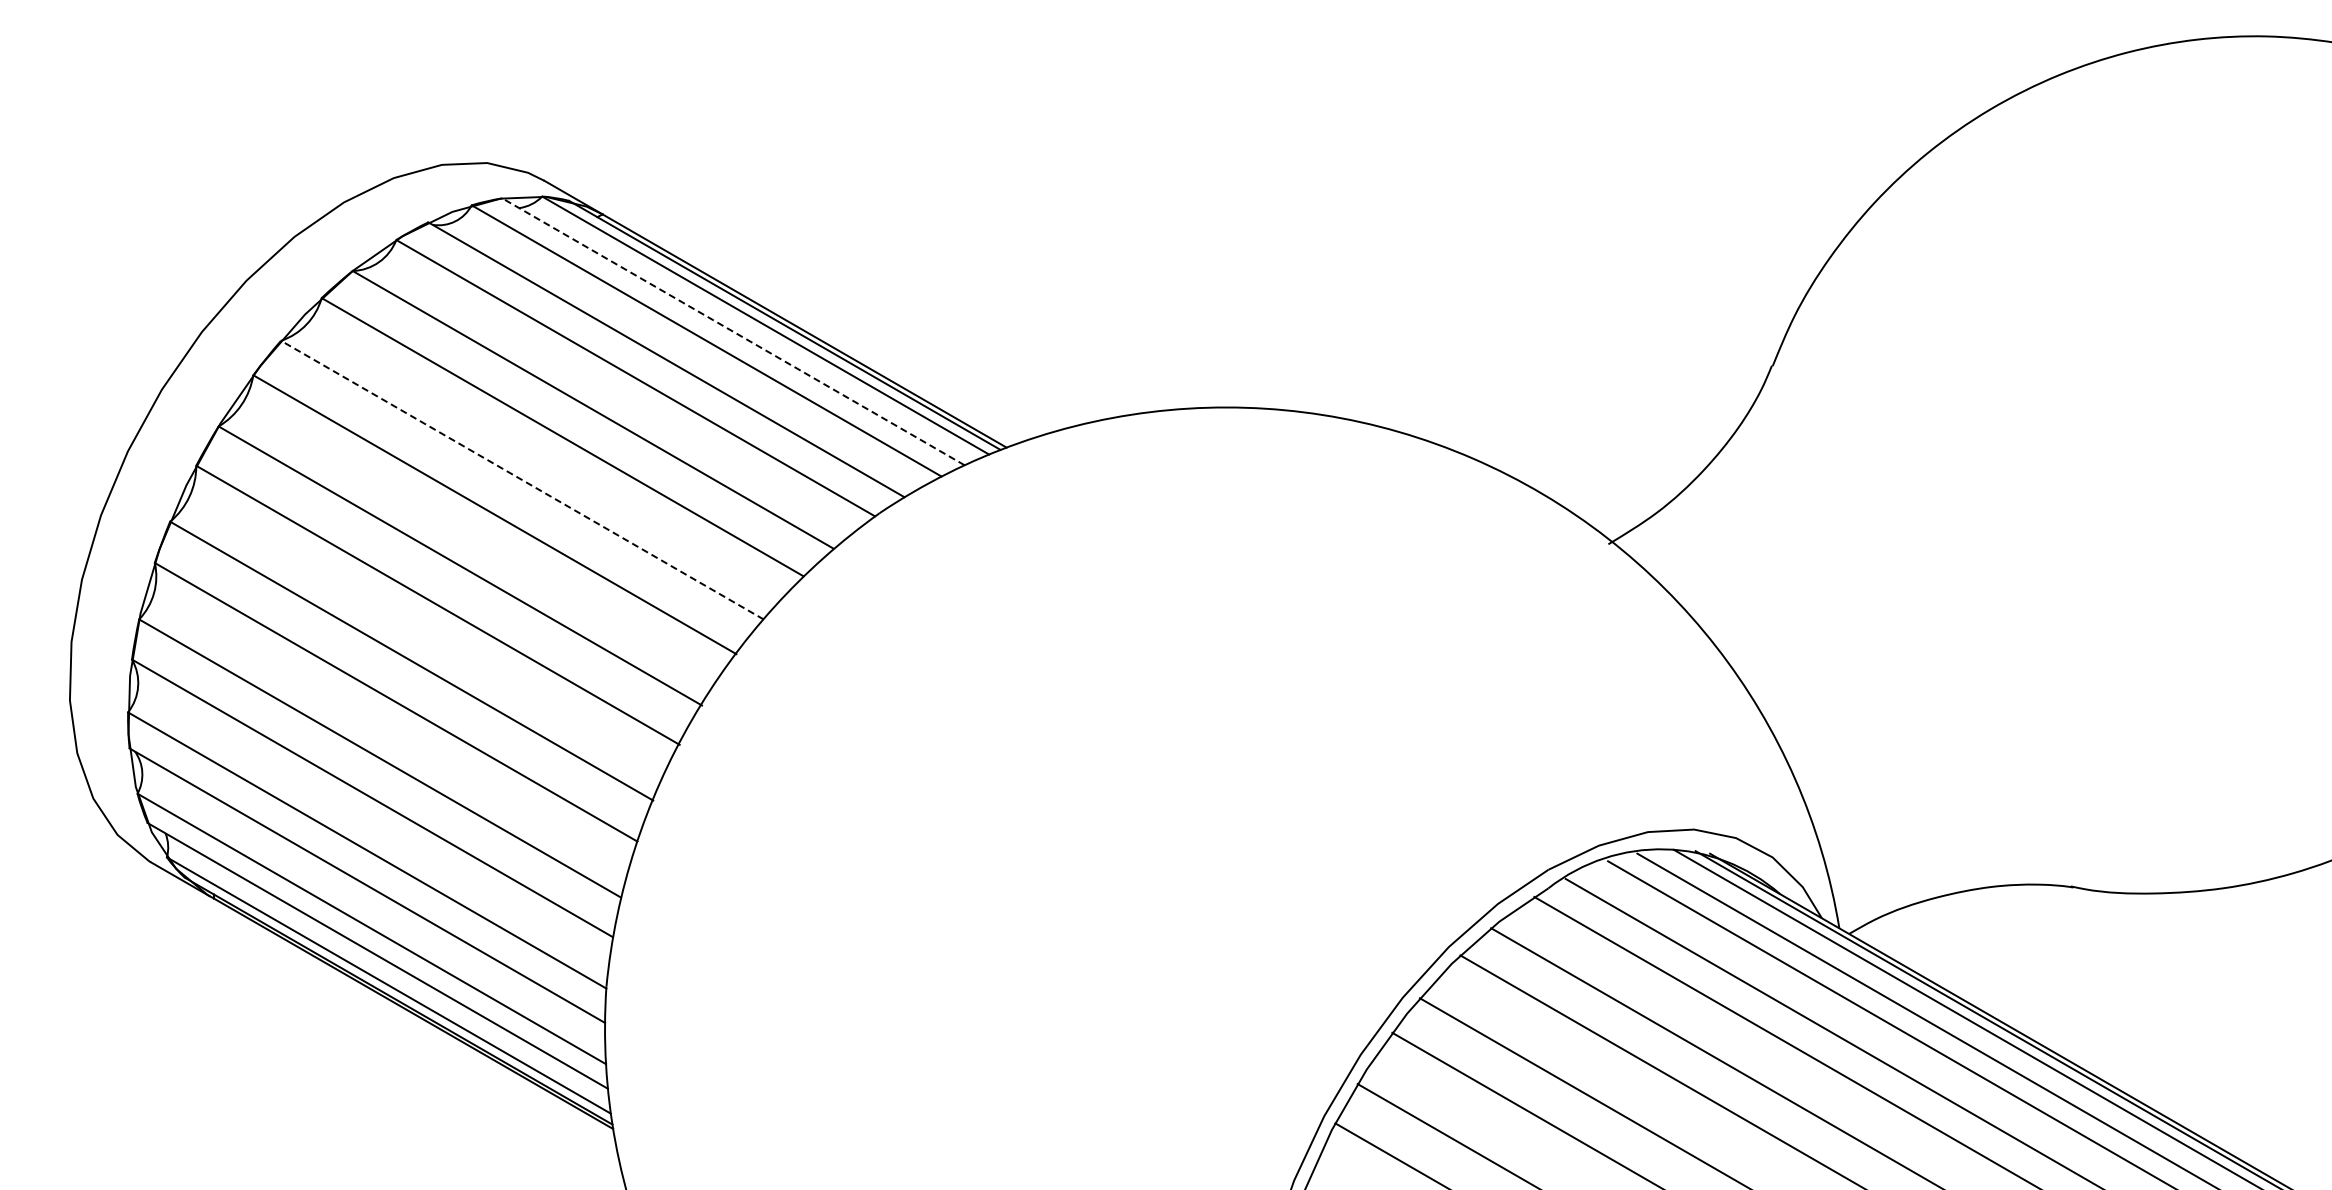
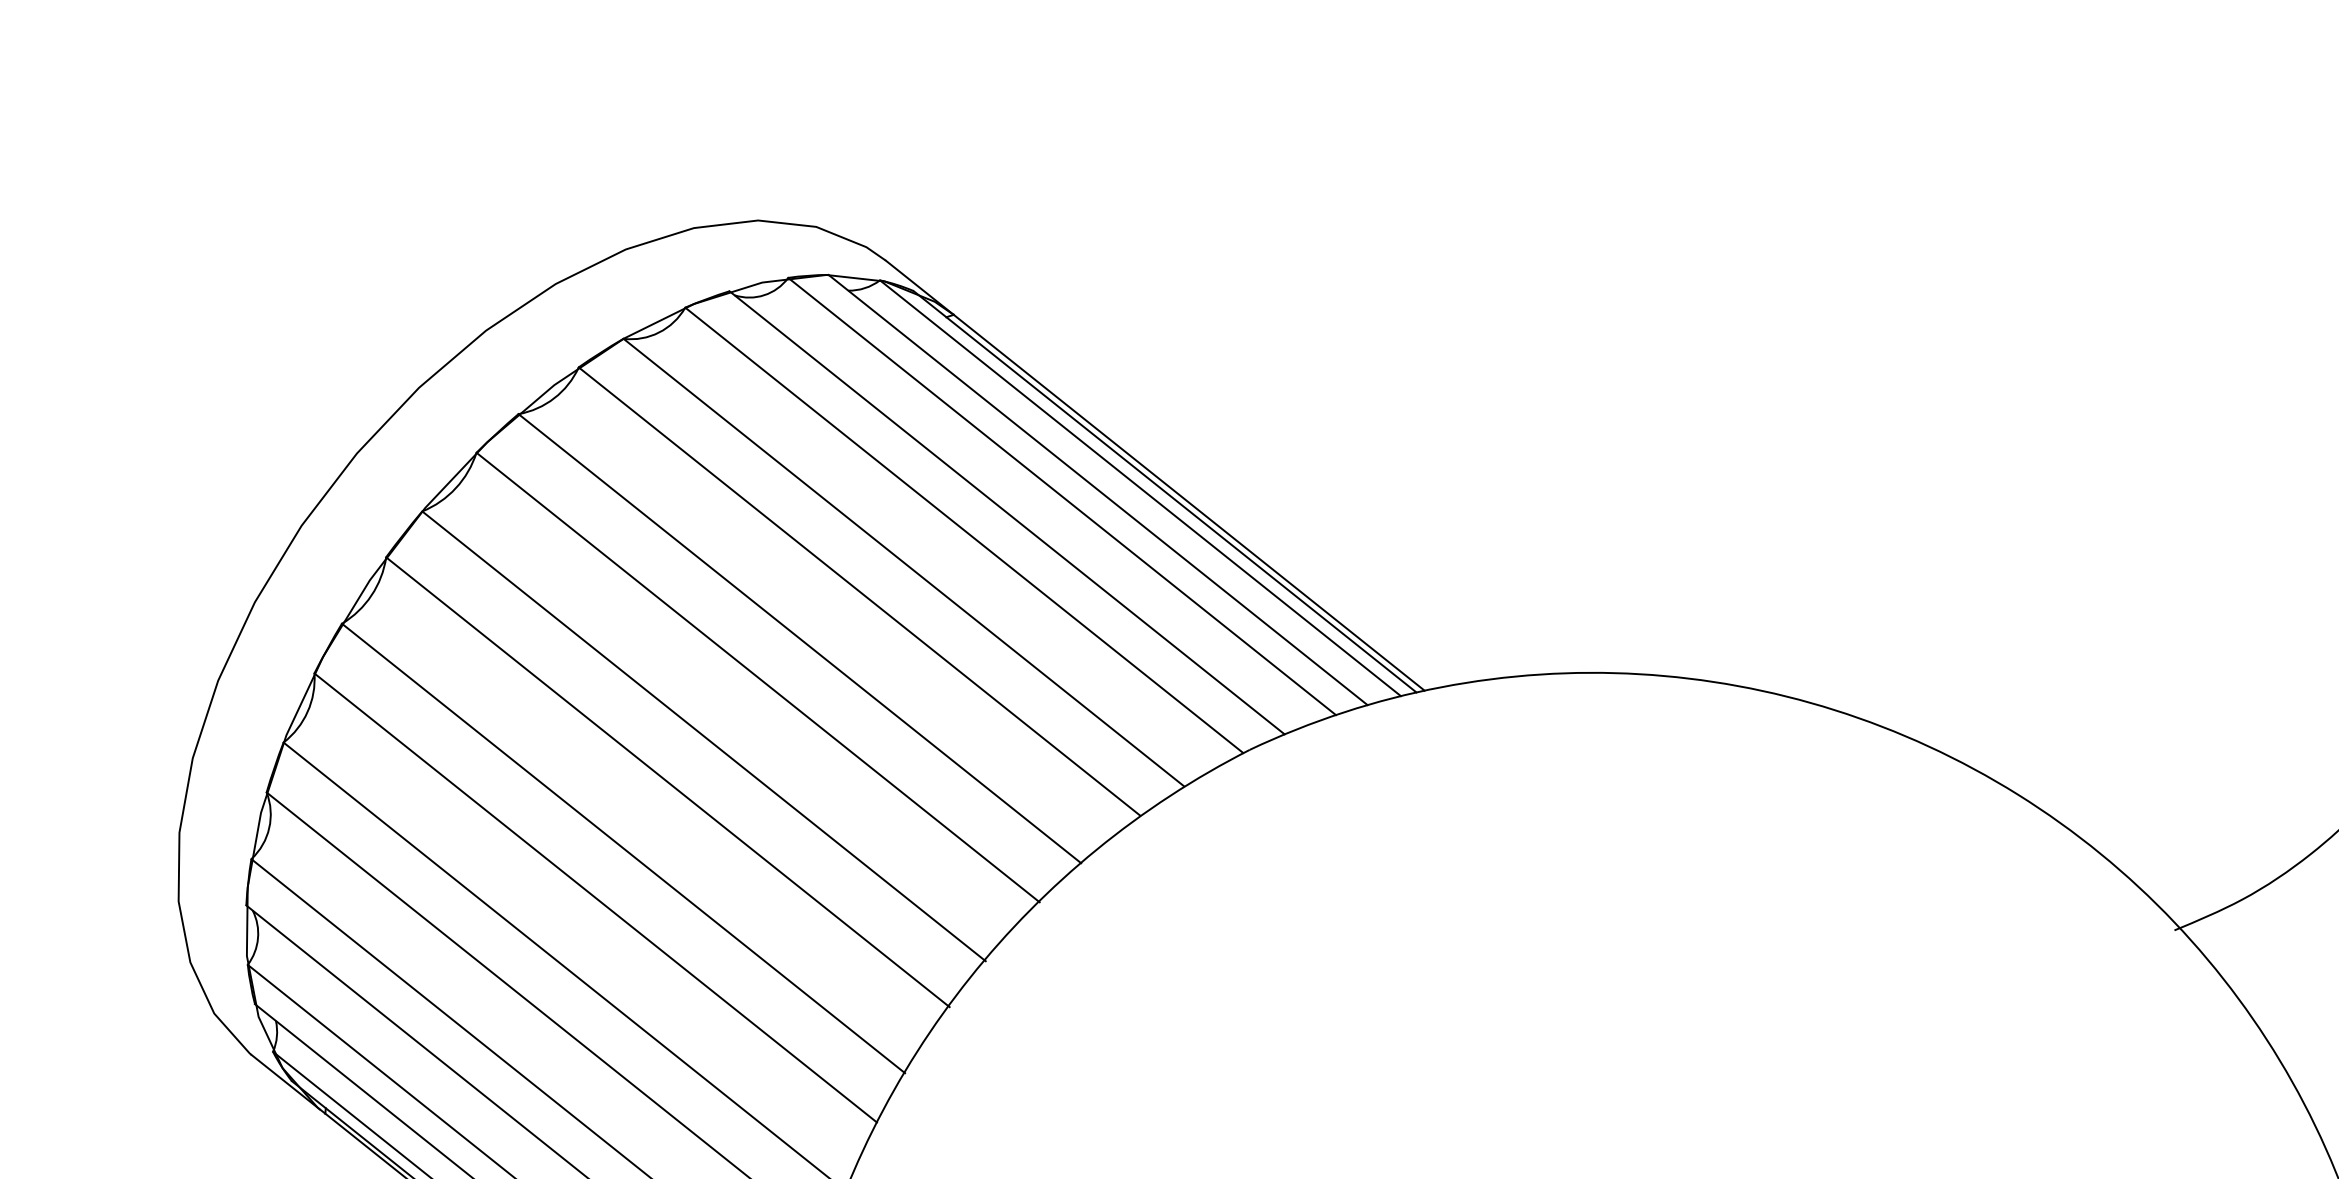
line: (733, 331) -> (1098, 489), dashed -> solid
line: (522, 480) -> (799, 639), dashed -> solid

